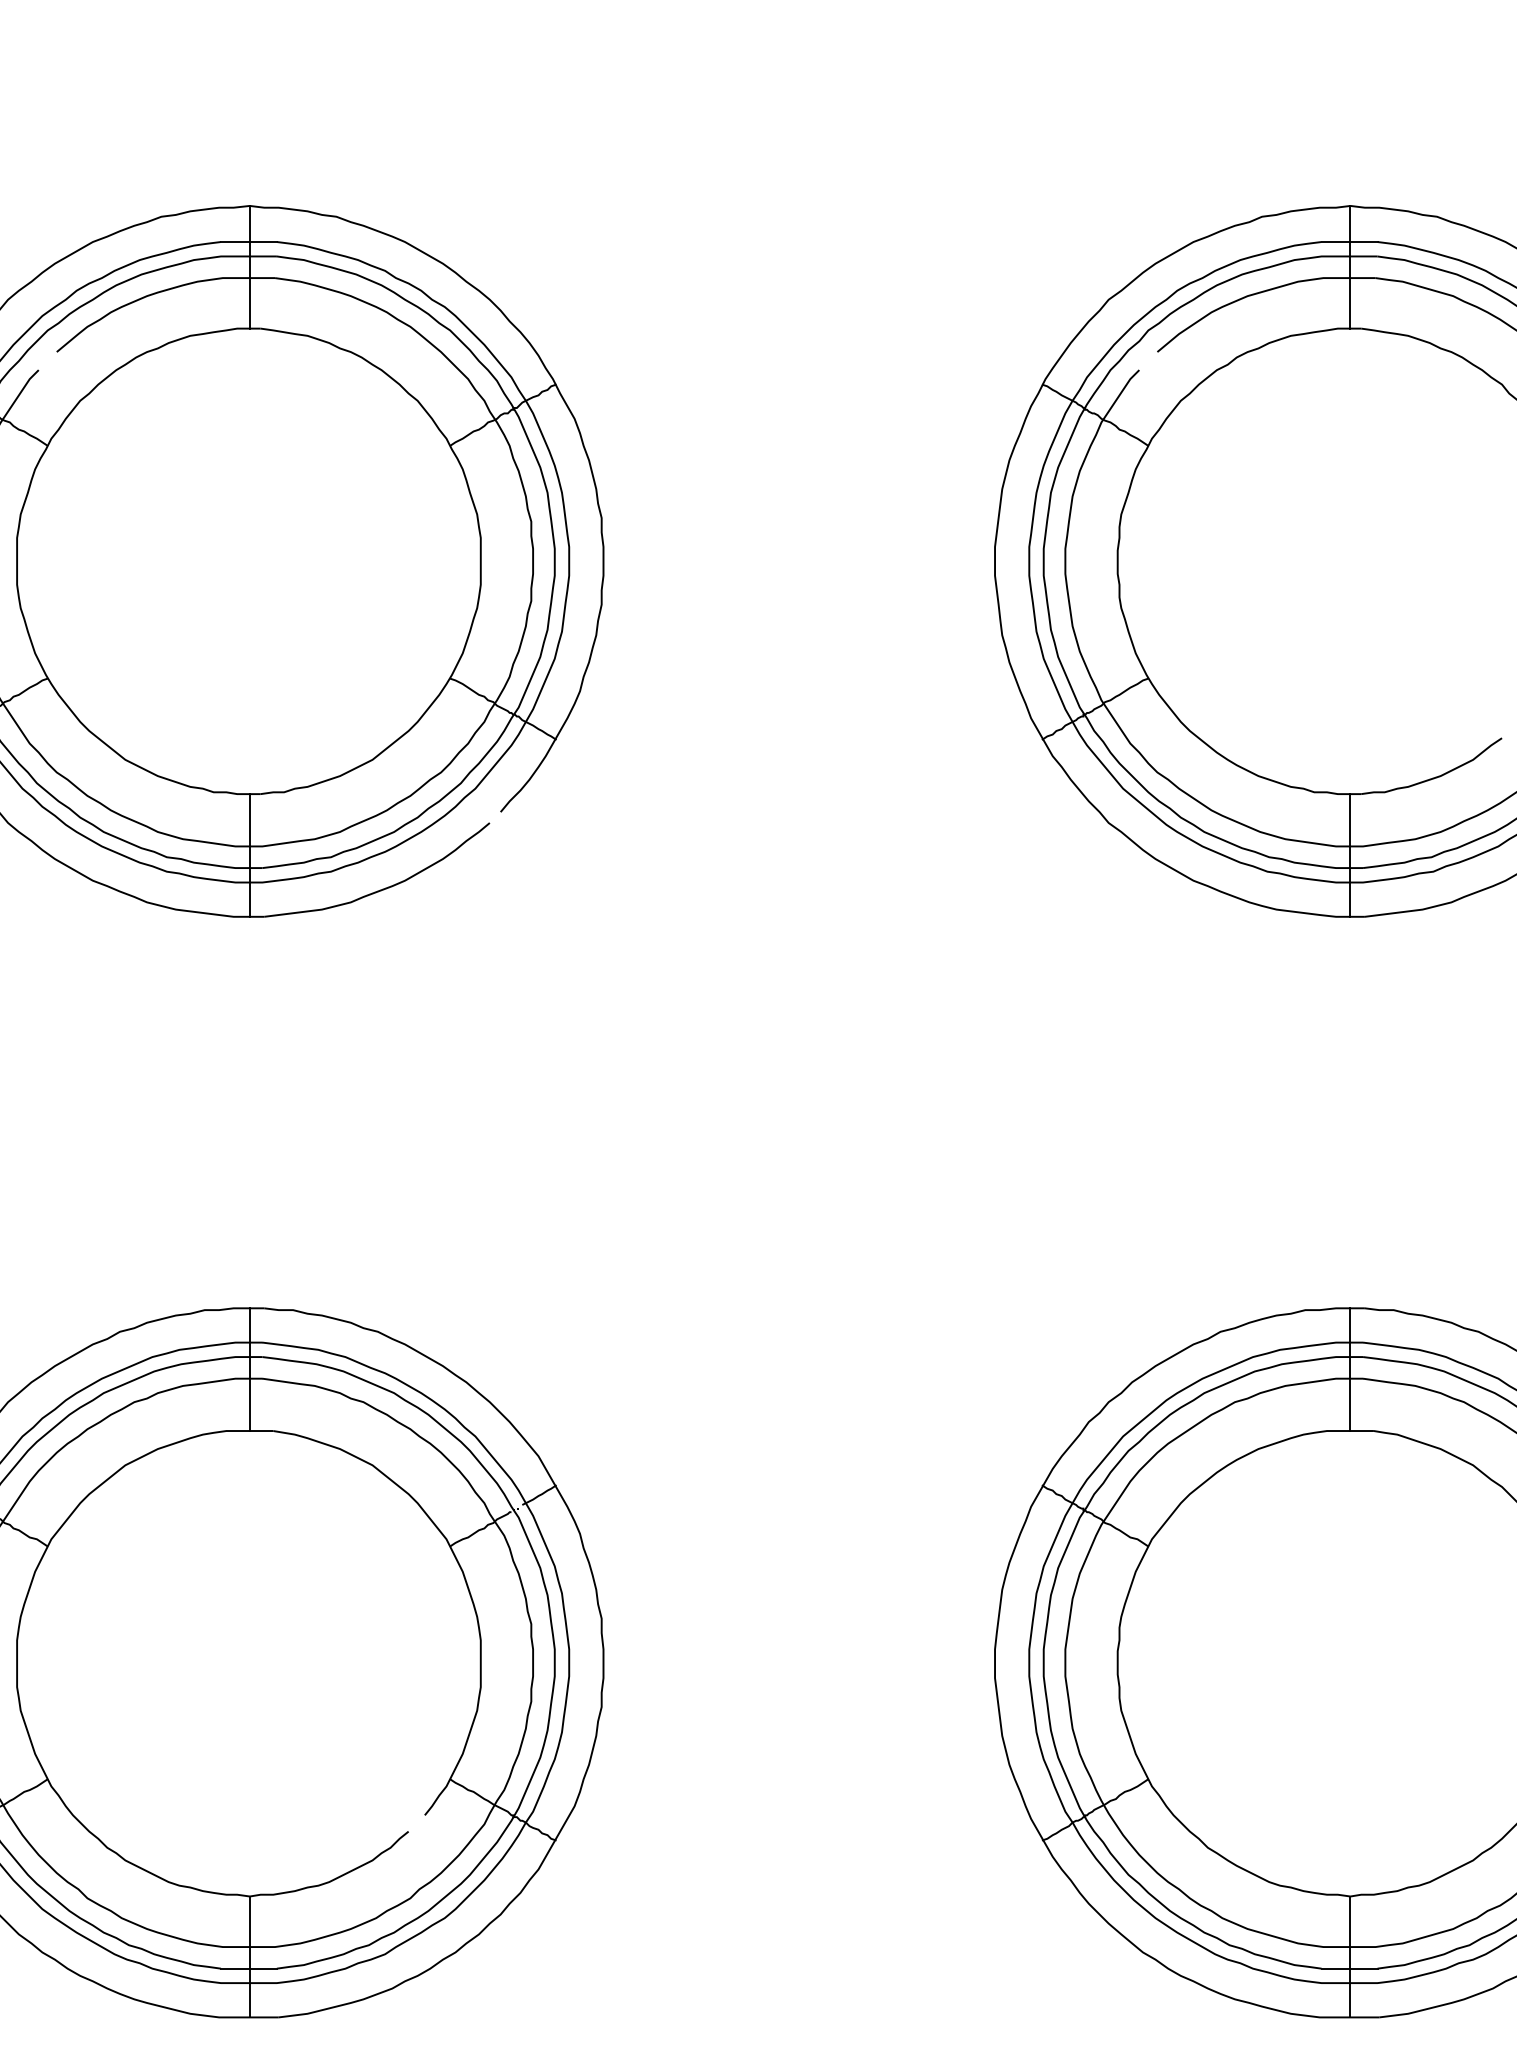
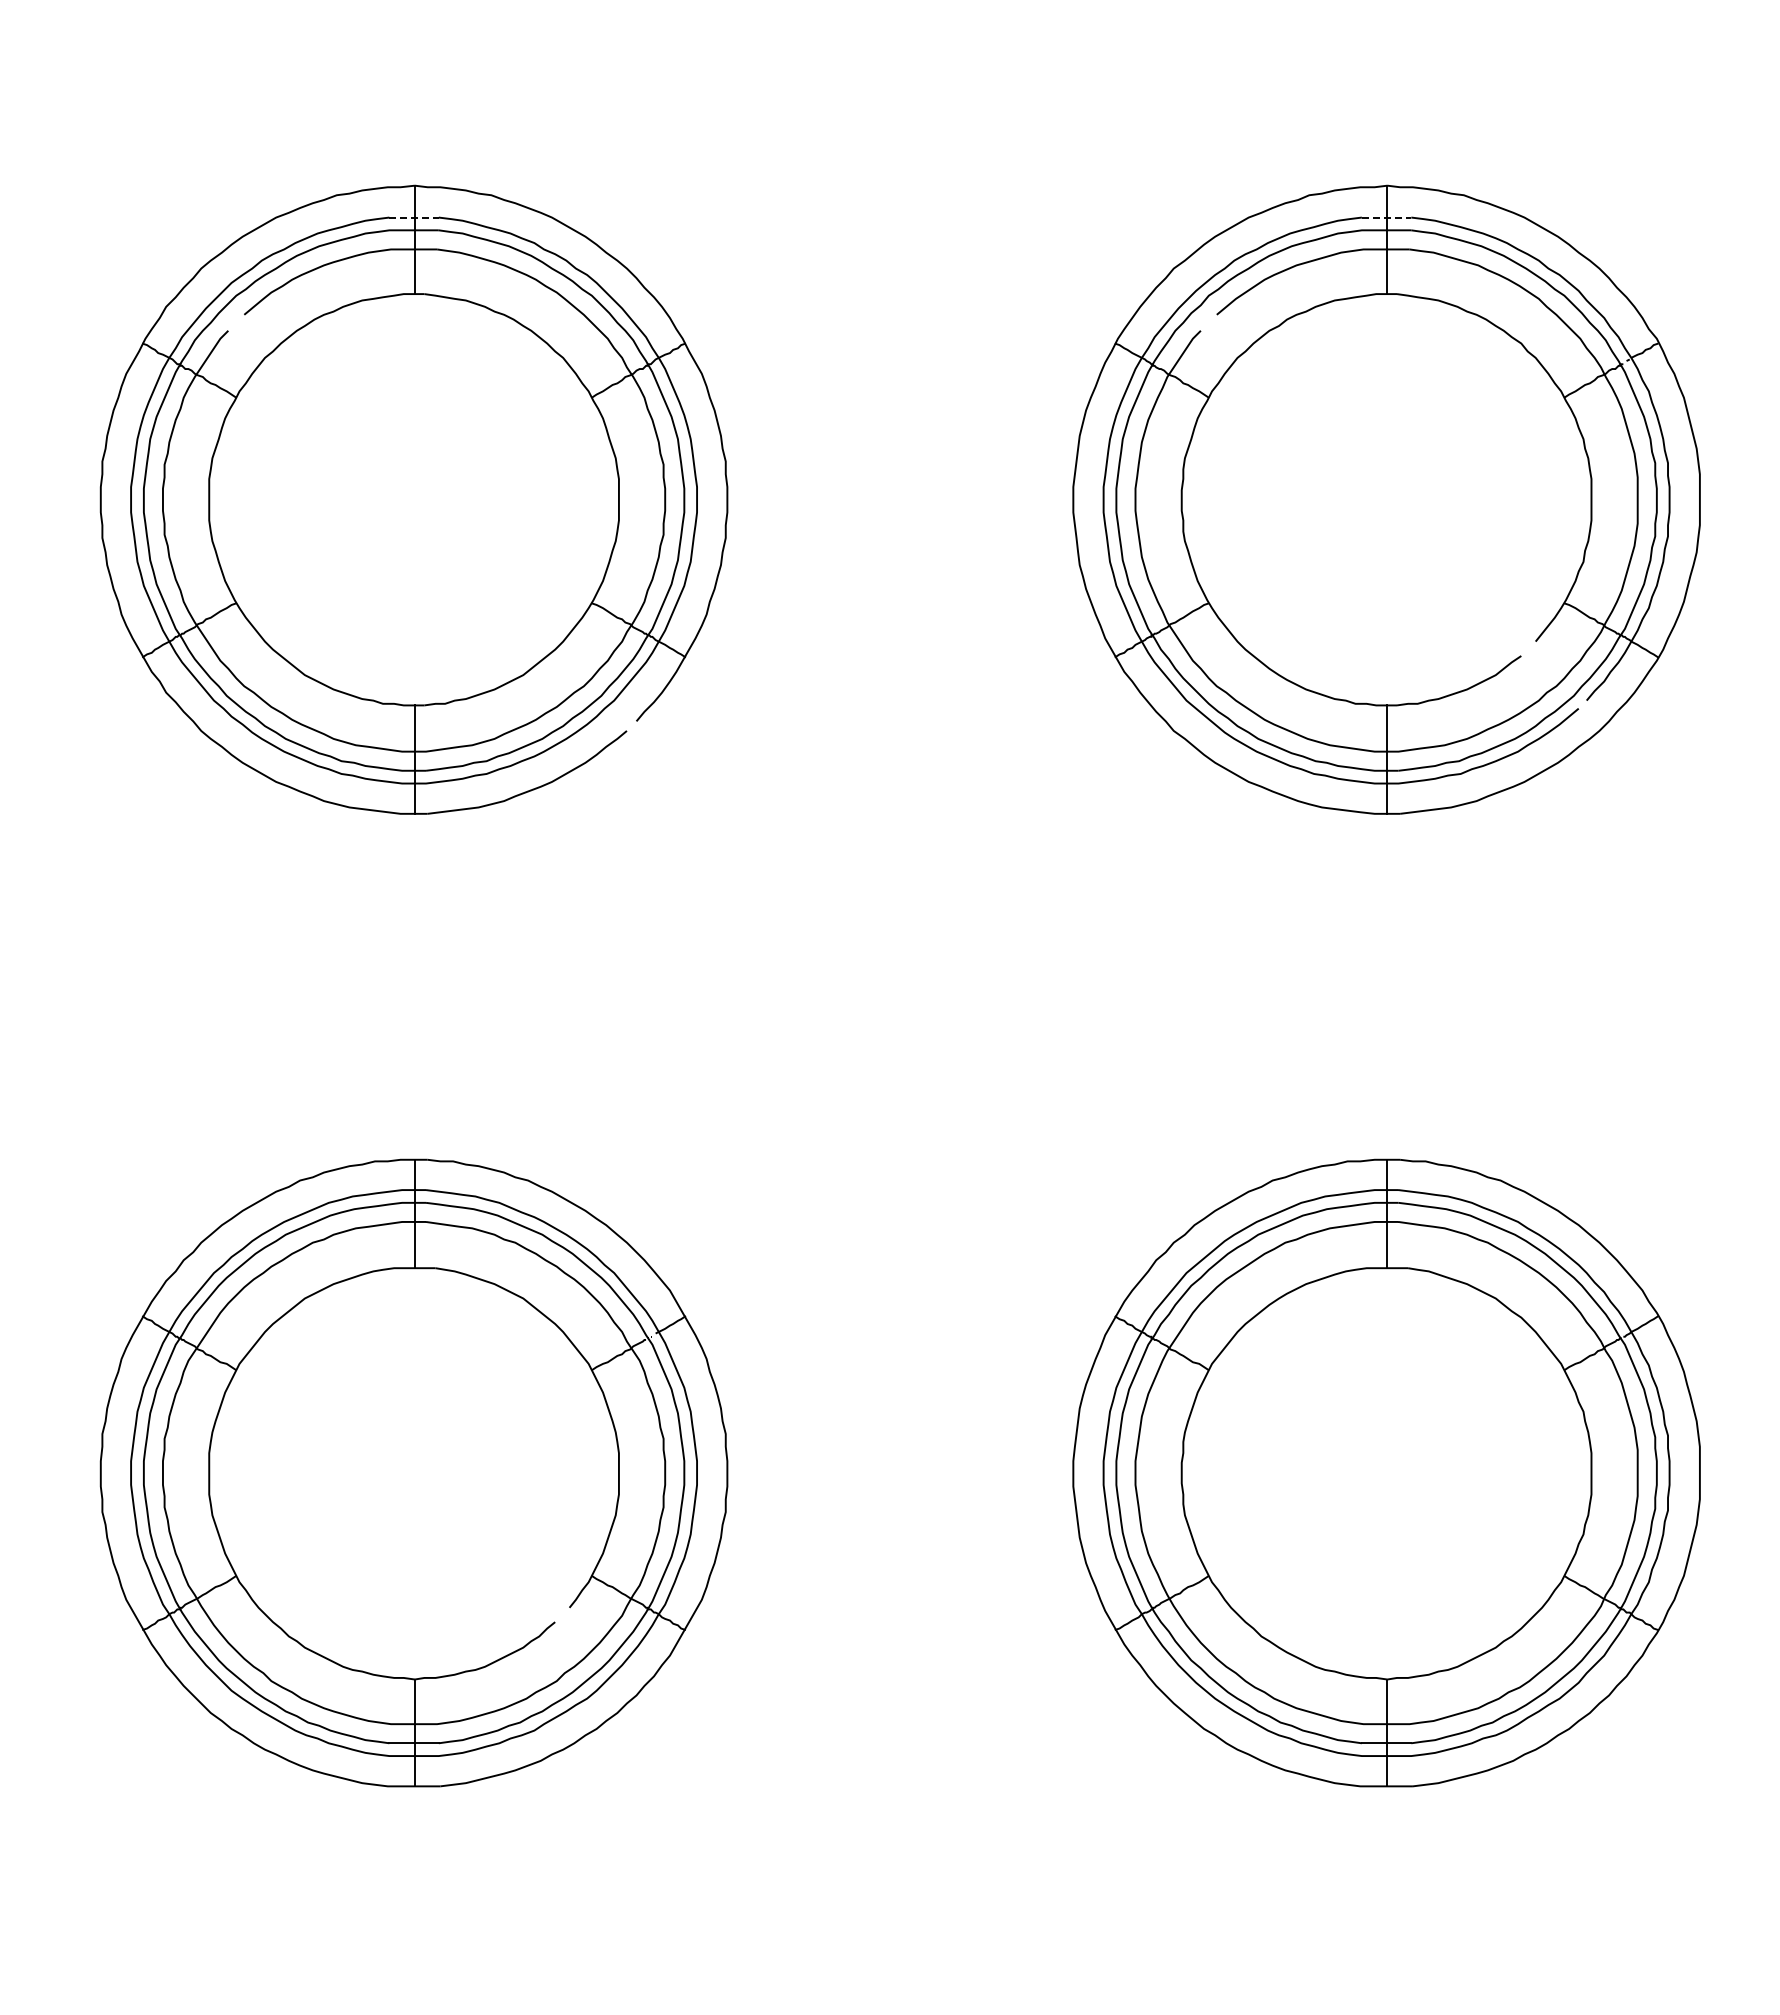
line: (249, 241) -> (414, 217), solid -> dashed
line: (1349, 241) -> (1386, 217), solid -> dashed

